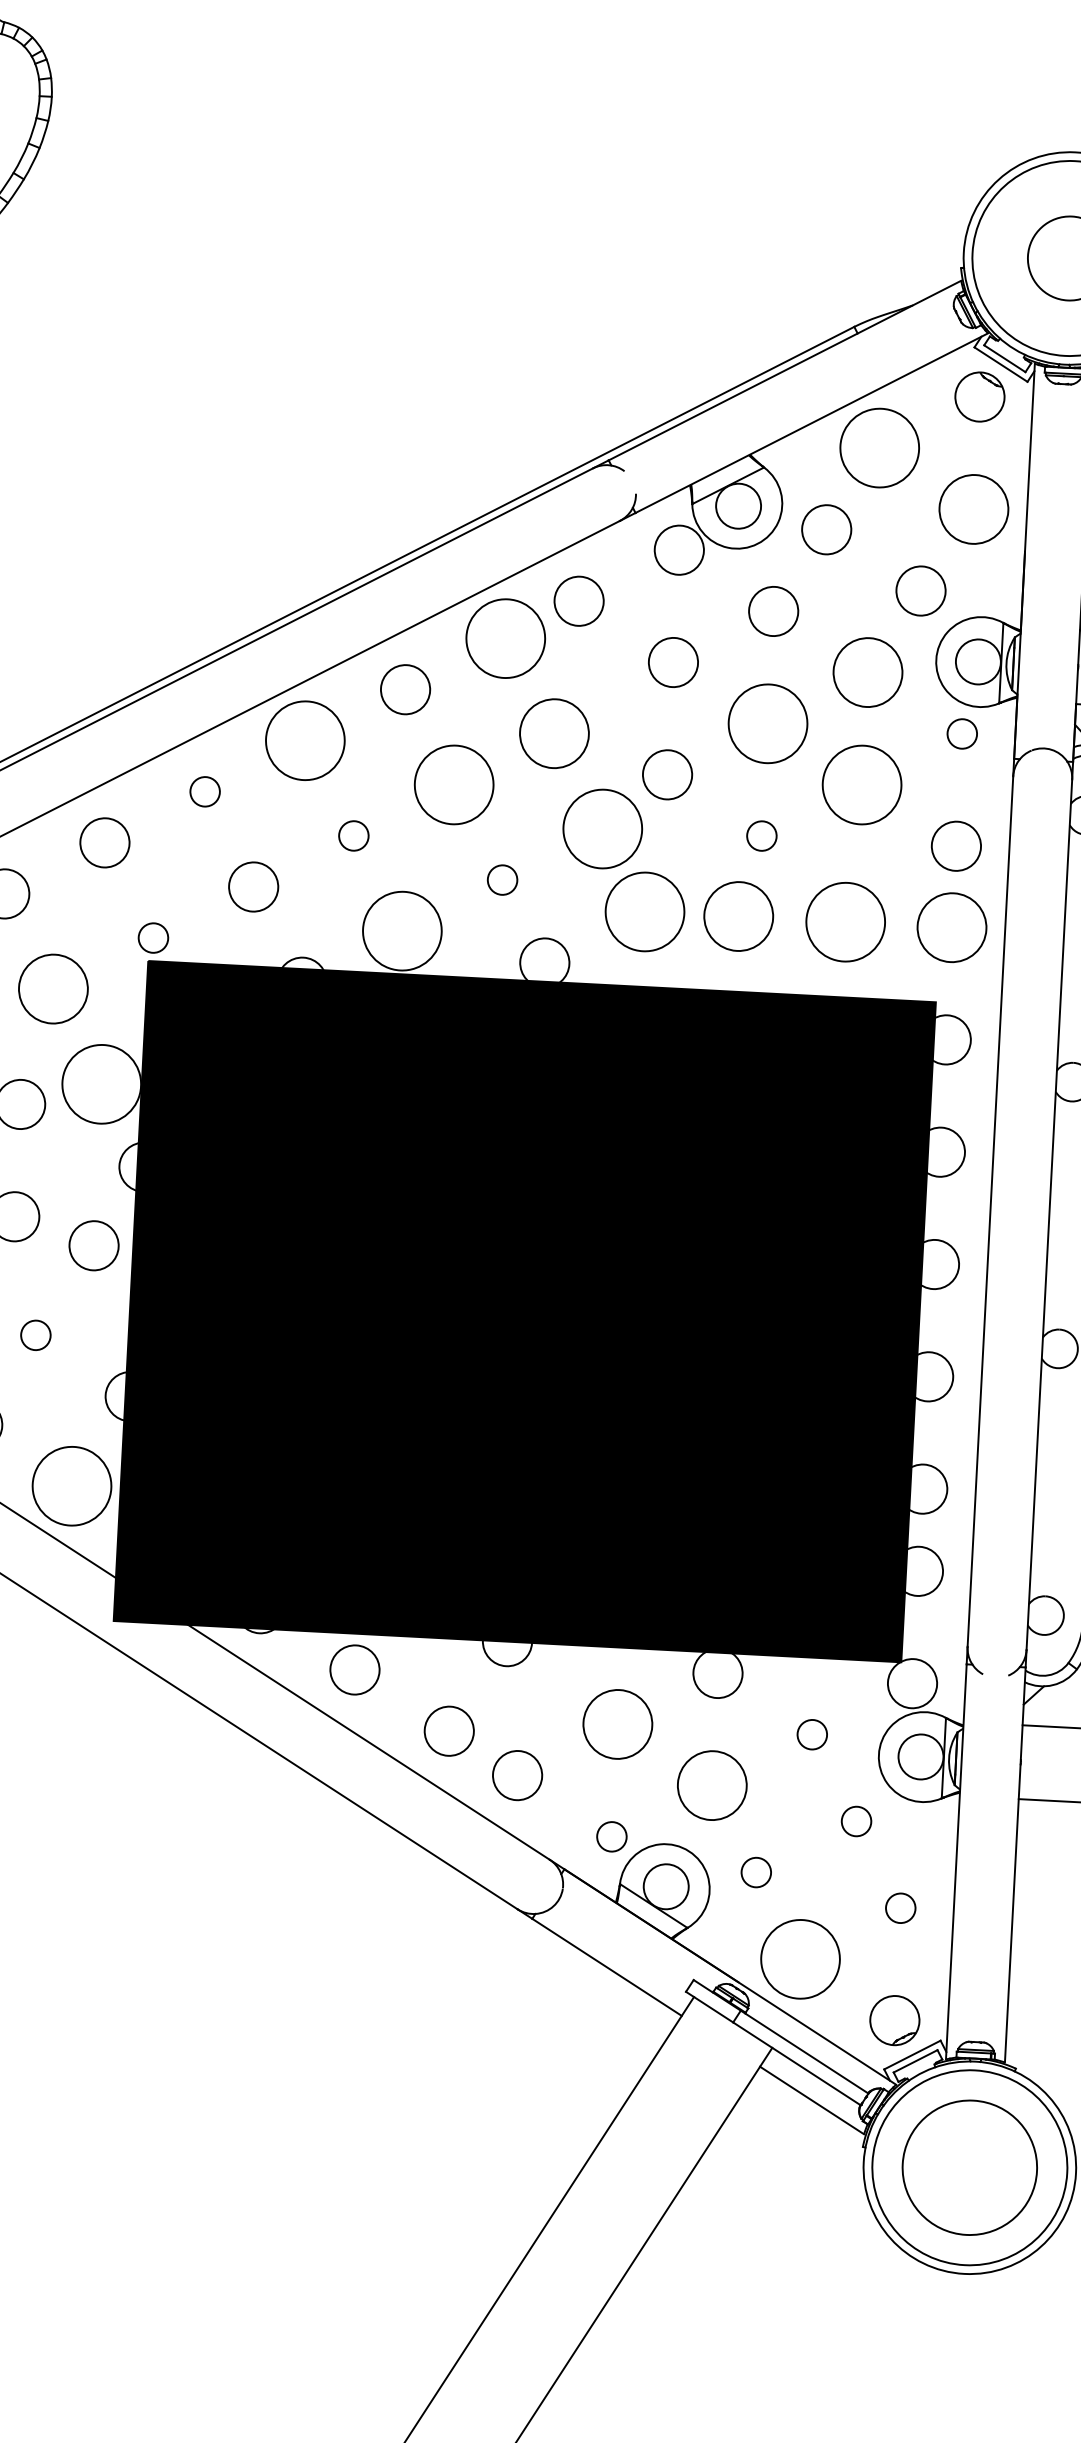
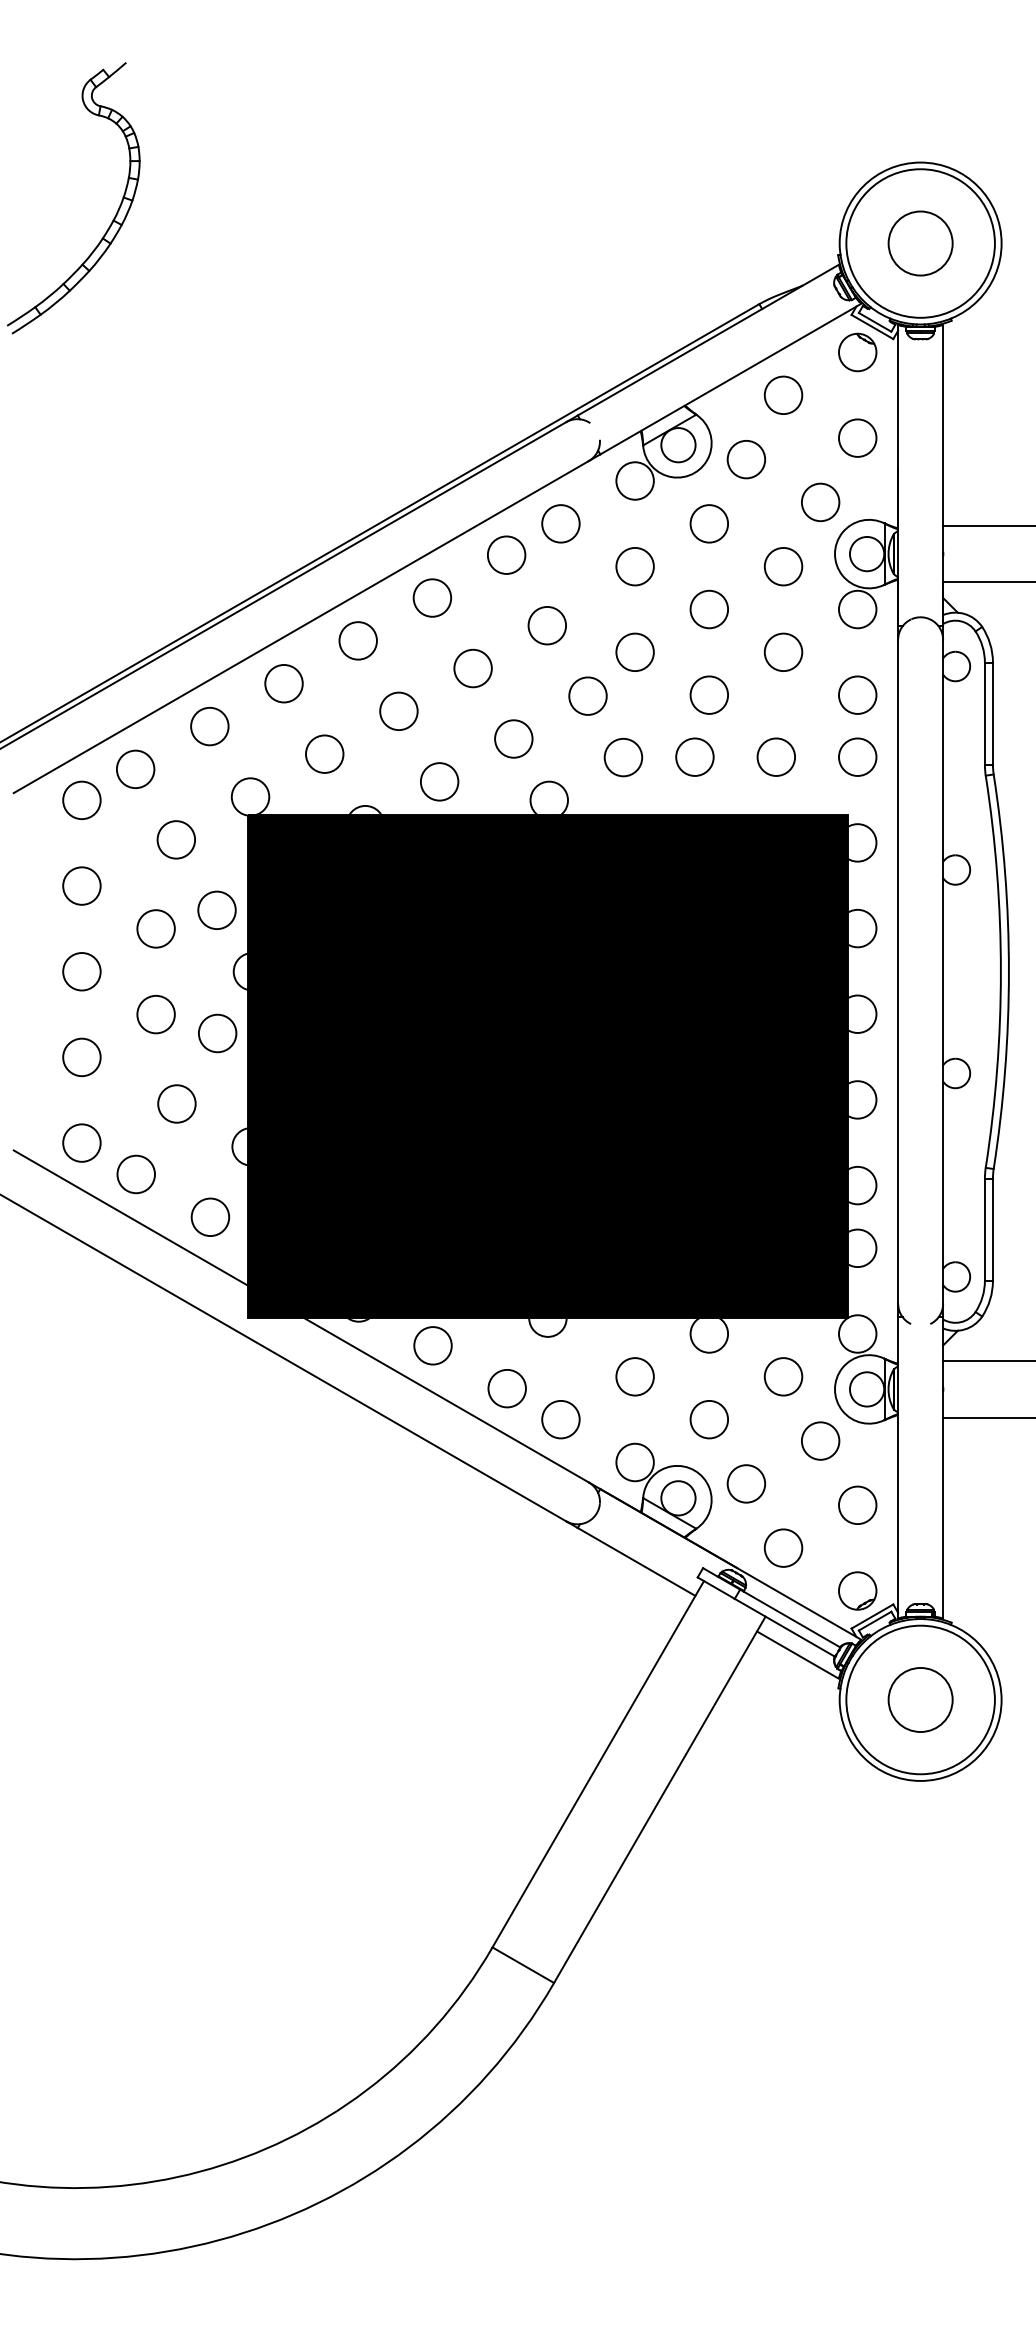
circle: (879, 448) -> (783, 395), size x0.62
circle: (973, 508) -> (857, 437), size x0.71
circle: (505, 637) -> (506, 554), size x0.62
circle: (867, 672) -> (783, 566), size x0.71
circle: (766, 723) -> (708, 609), size x0.62
circle: (553, 733) -> (546, 625), size x0.71
circle: (962, 733) -> (857, 609), size x1.67
circle: (304, 740) -> (357, 640), size x0.62
circle: (453, 784) -> (472, 668), size x0.62
circle: (862, 785) -> (783, 652), size x0.62
circle: (204, 791) -> (283, 683), size x1.67
circle: (602, 828) -> (587, 695), size x0.62
circle: (762, 835) -> (709, 694), size x1.67
circle: (353, 836) -> (398, 711), size x1.67
circle: (502, 879) -> (513, 738), size x1.67
circle: (645, 911) -> (623, 757), size x0.62
circle: (738, 915) -> (694, 756), size x0.71
circle: (844, 920) -> (775, 756), size x0.62
circle: (951, 926) -> (857, 756), size x0.71
circle: (402, 930) -> (439, 781), size x0.62
circle: (153, 937) -> (250, 796), size x1.67
circle: (52, 988) -> (175, 839), size x0.71
circle: (101, 1084) -> (216, 910), size x0.62
circle: (35, 1334) -> (176, 1103), size x1.67
circle: (72, 1486) -> (210, 1217), size x0.62
circle: (616, 1724) -> (634, 1376), size x0.71
circle: (812, 1734) -> (783, 1376), size x1.67
circle: (711, 1785) -> (708, 1419), size x0.71
circle: (856, 1820) -> (820, 1440), size x1.67
circle: (611, 1836) -> (634, 1462), size x1.67
circle: (756, 1872) -> (746, 1483), size x1.67
circle: (900, 1908) -> (857, 1505), size x1.67
circle: (800, 1958) -> (783, 1547), size x0.62
circle: (969, 2167) -> (920, 1699), size x0.62

